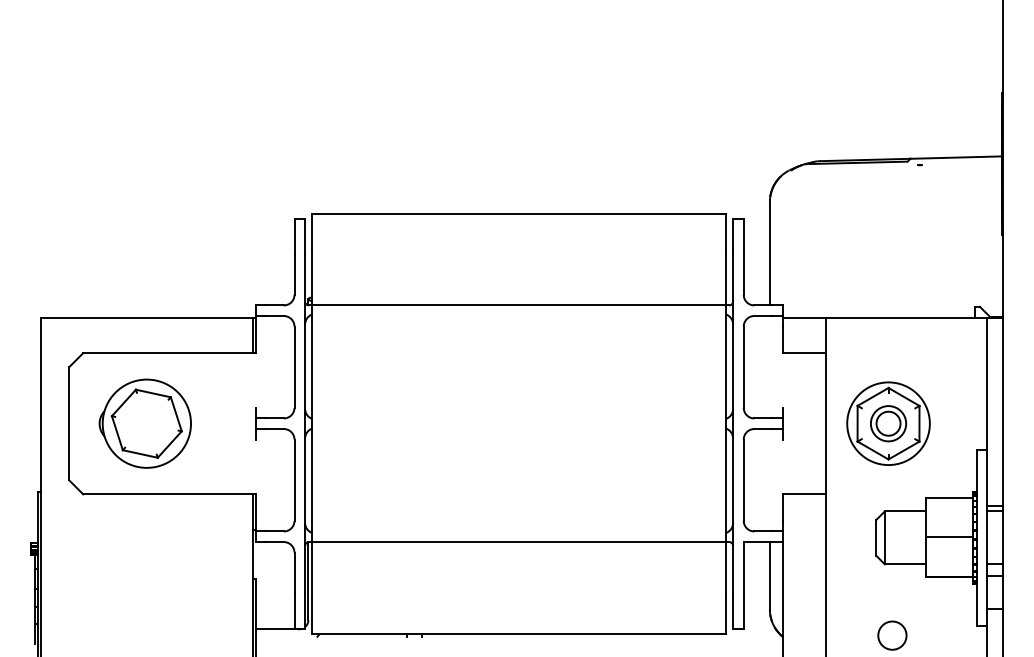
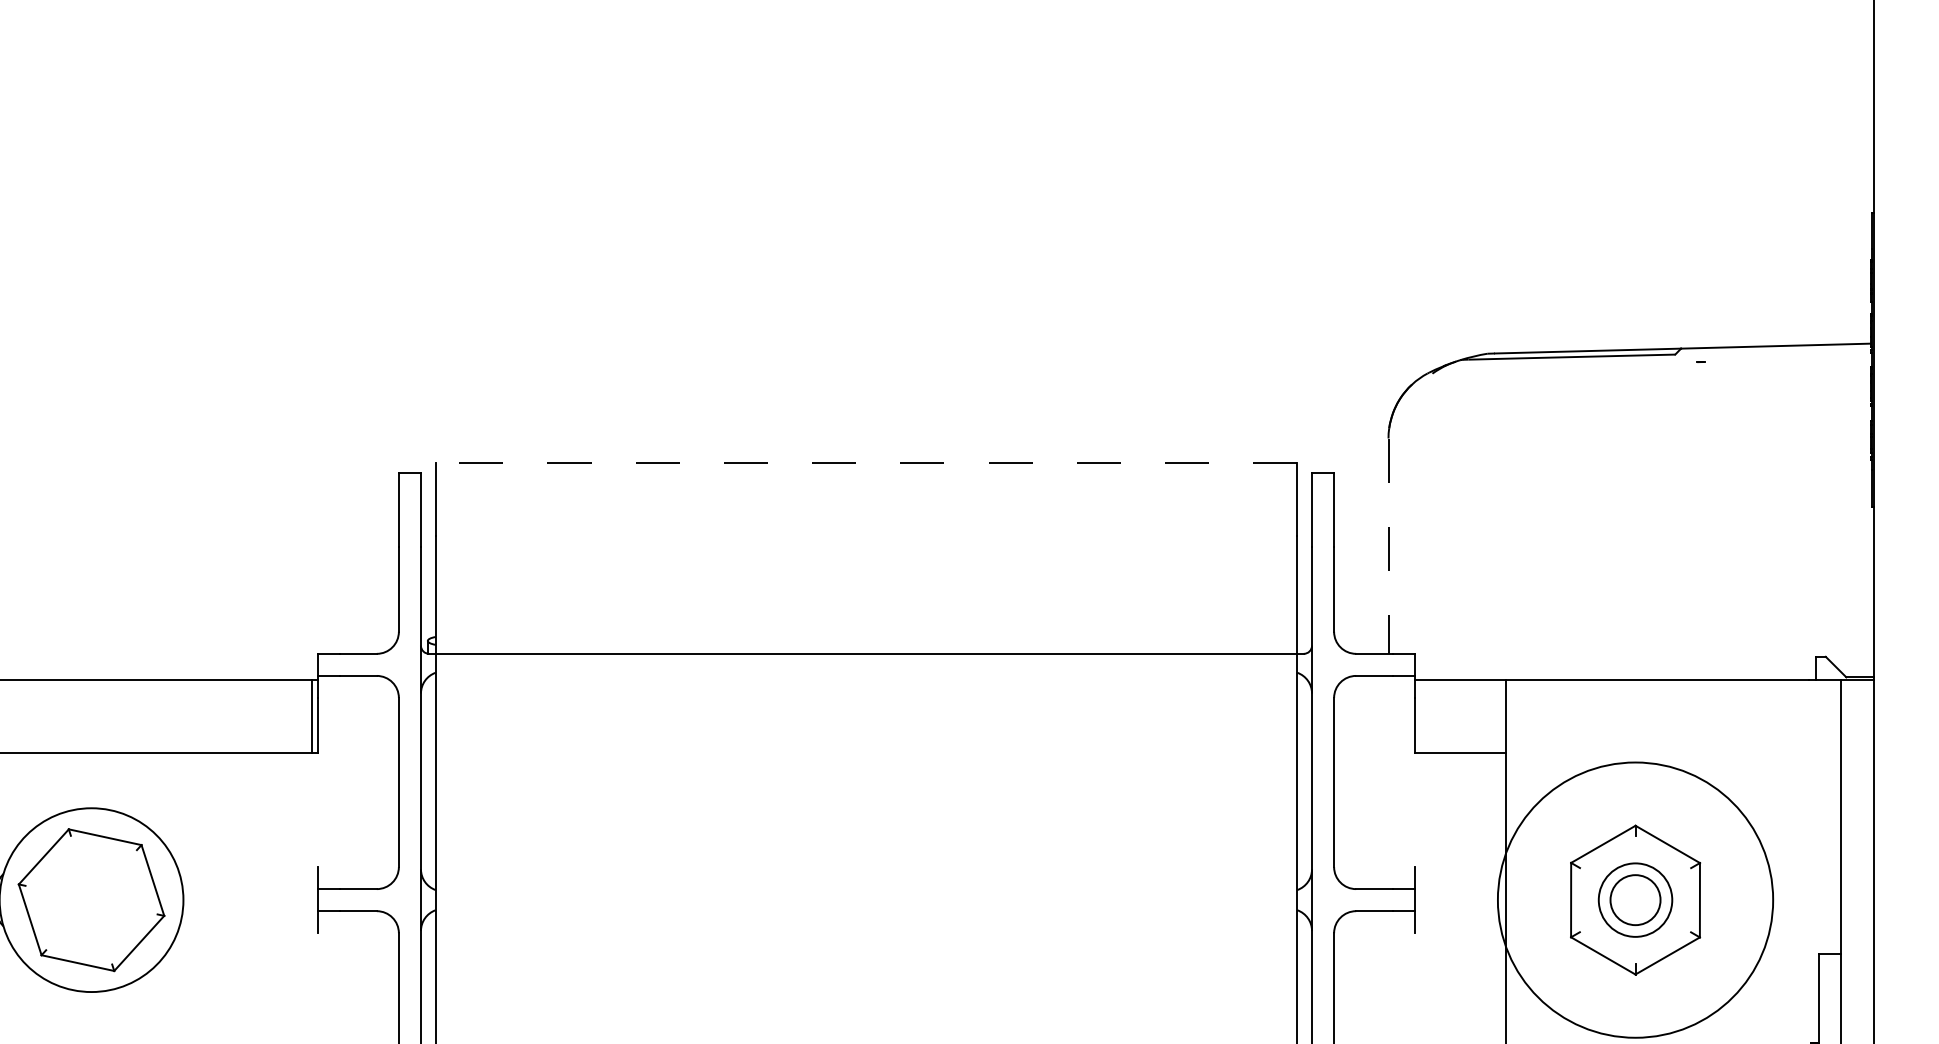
line: (519, 213) -> (867, 462), solid -> dashed
line: (769, 253) -> (1387, 545), solid -> dashed
circle: (888, 423) -> (1635, 899), size x1.6

